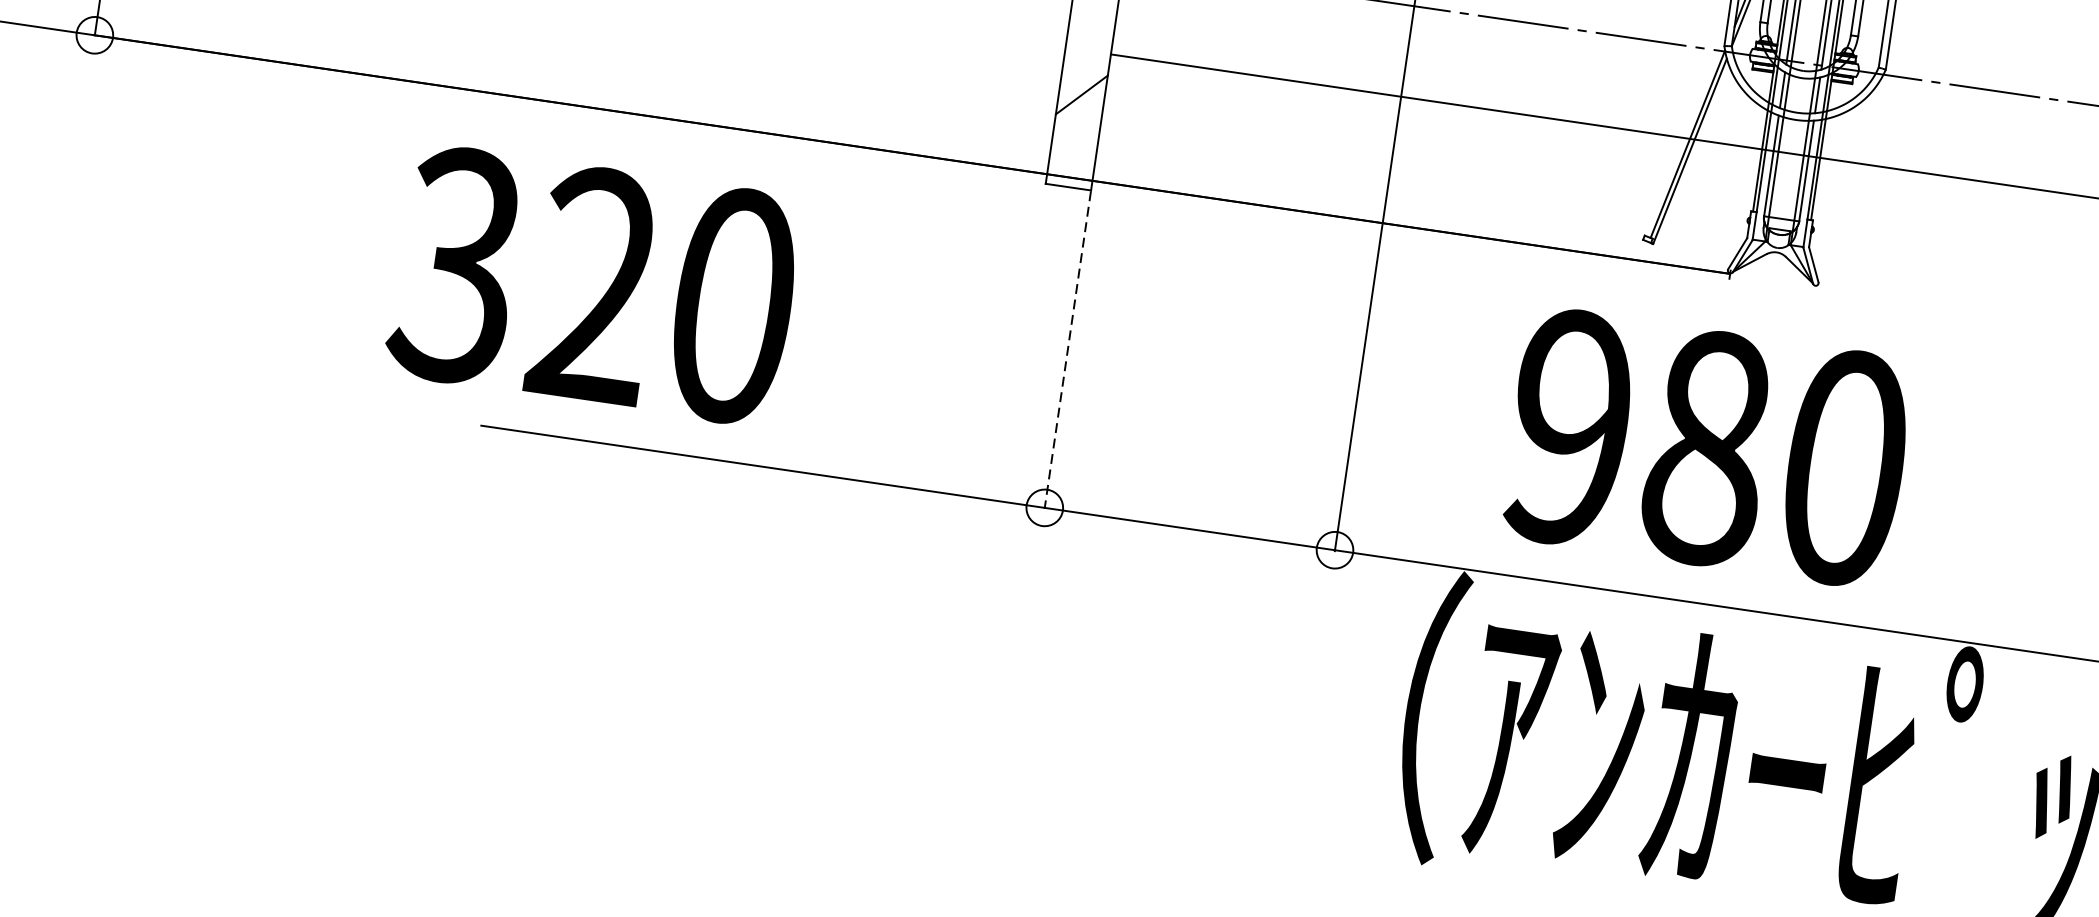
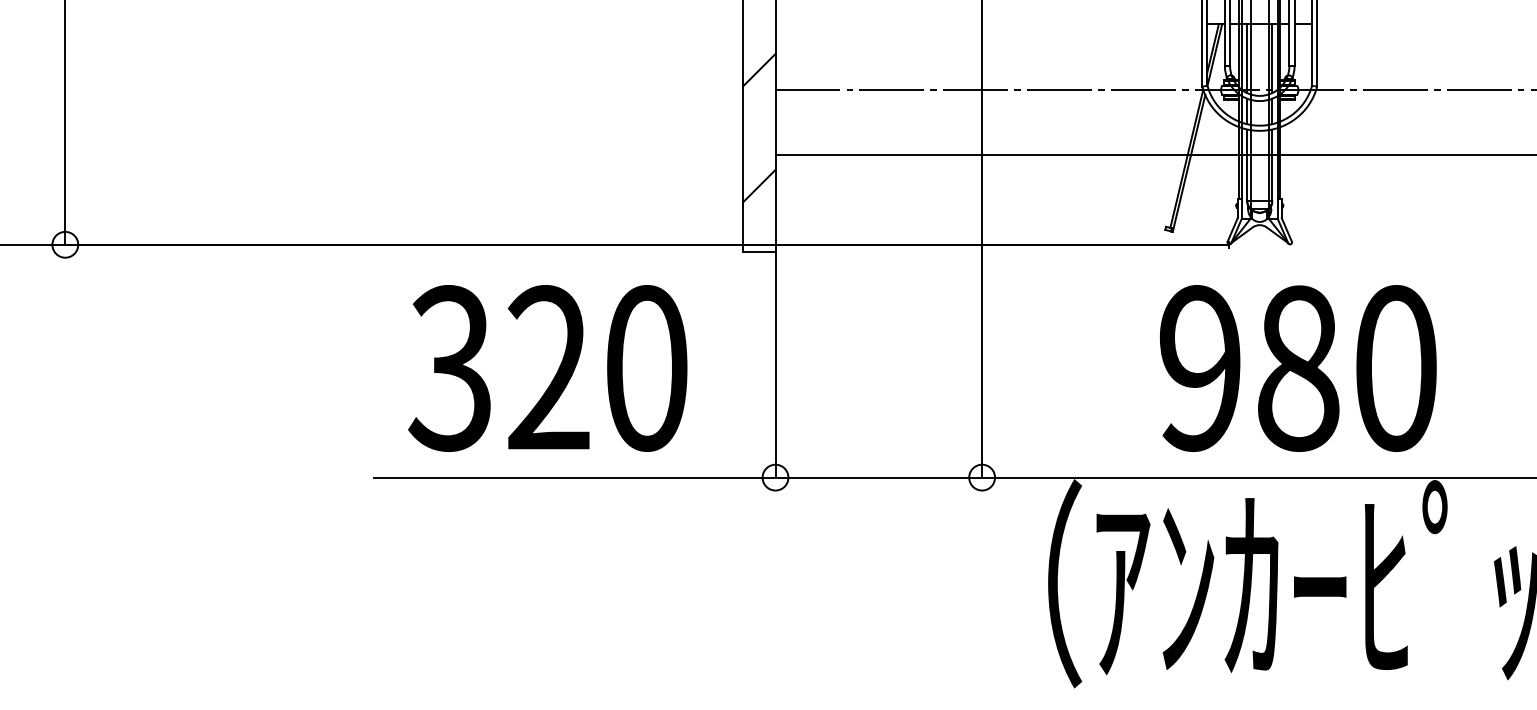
text: (593, 285) -> (547, 368), moved
line: (1067, 350) -> (775, 365), dashed -> solid
text: (1707, 448) -> (1298, 368), moved

